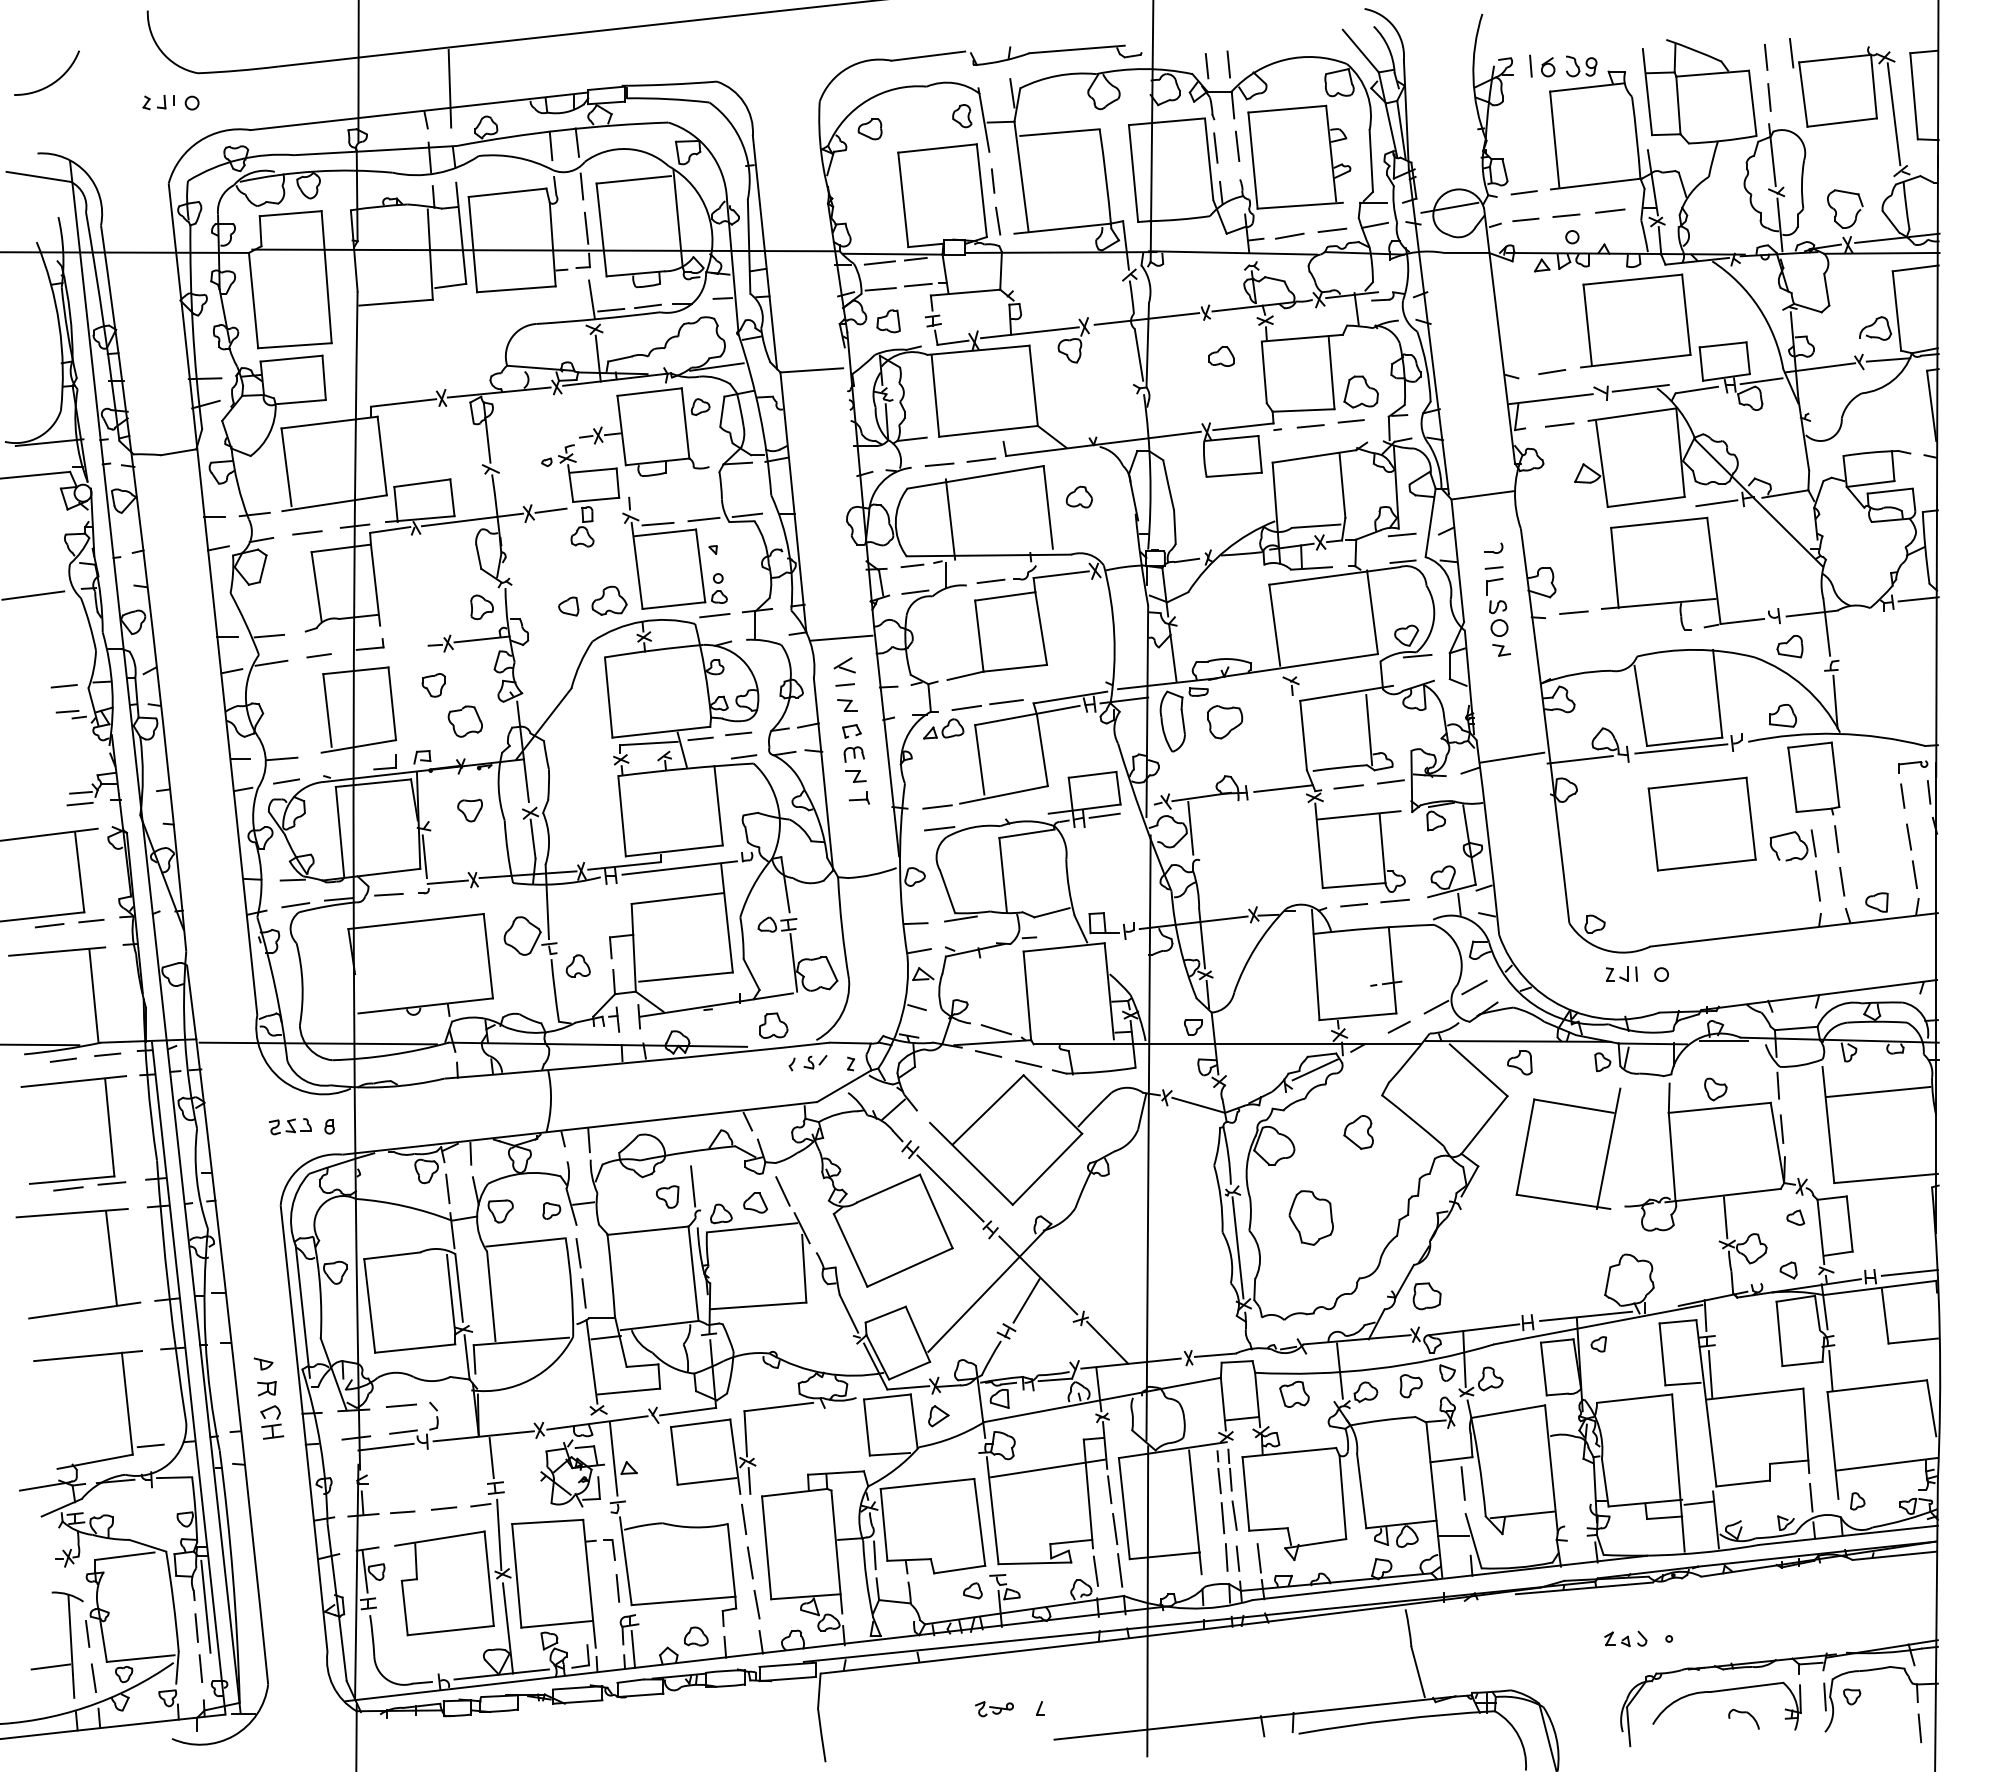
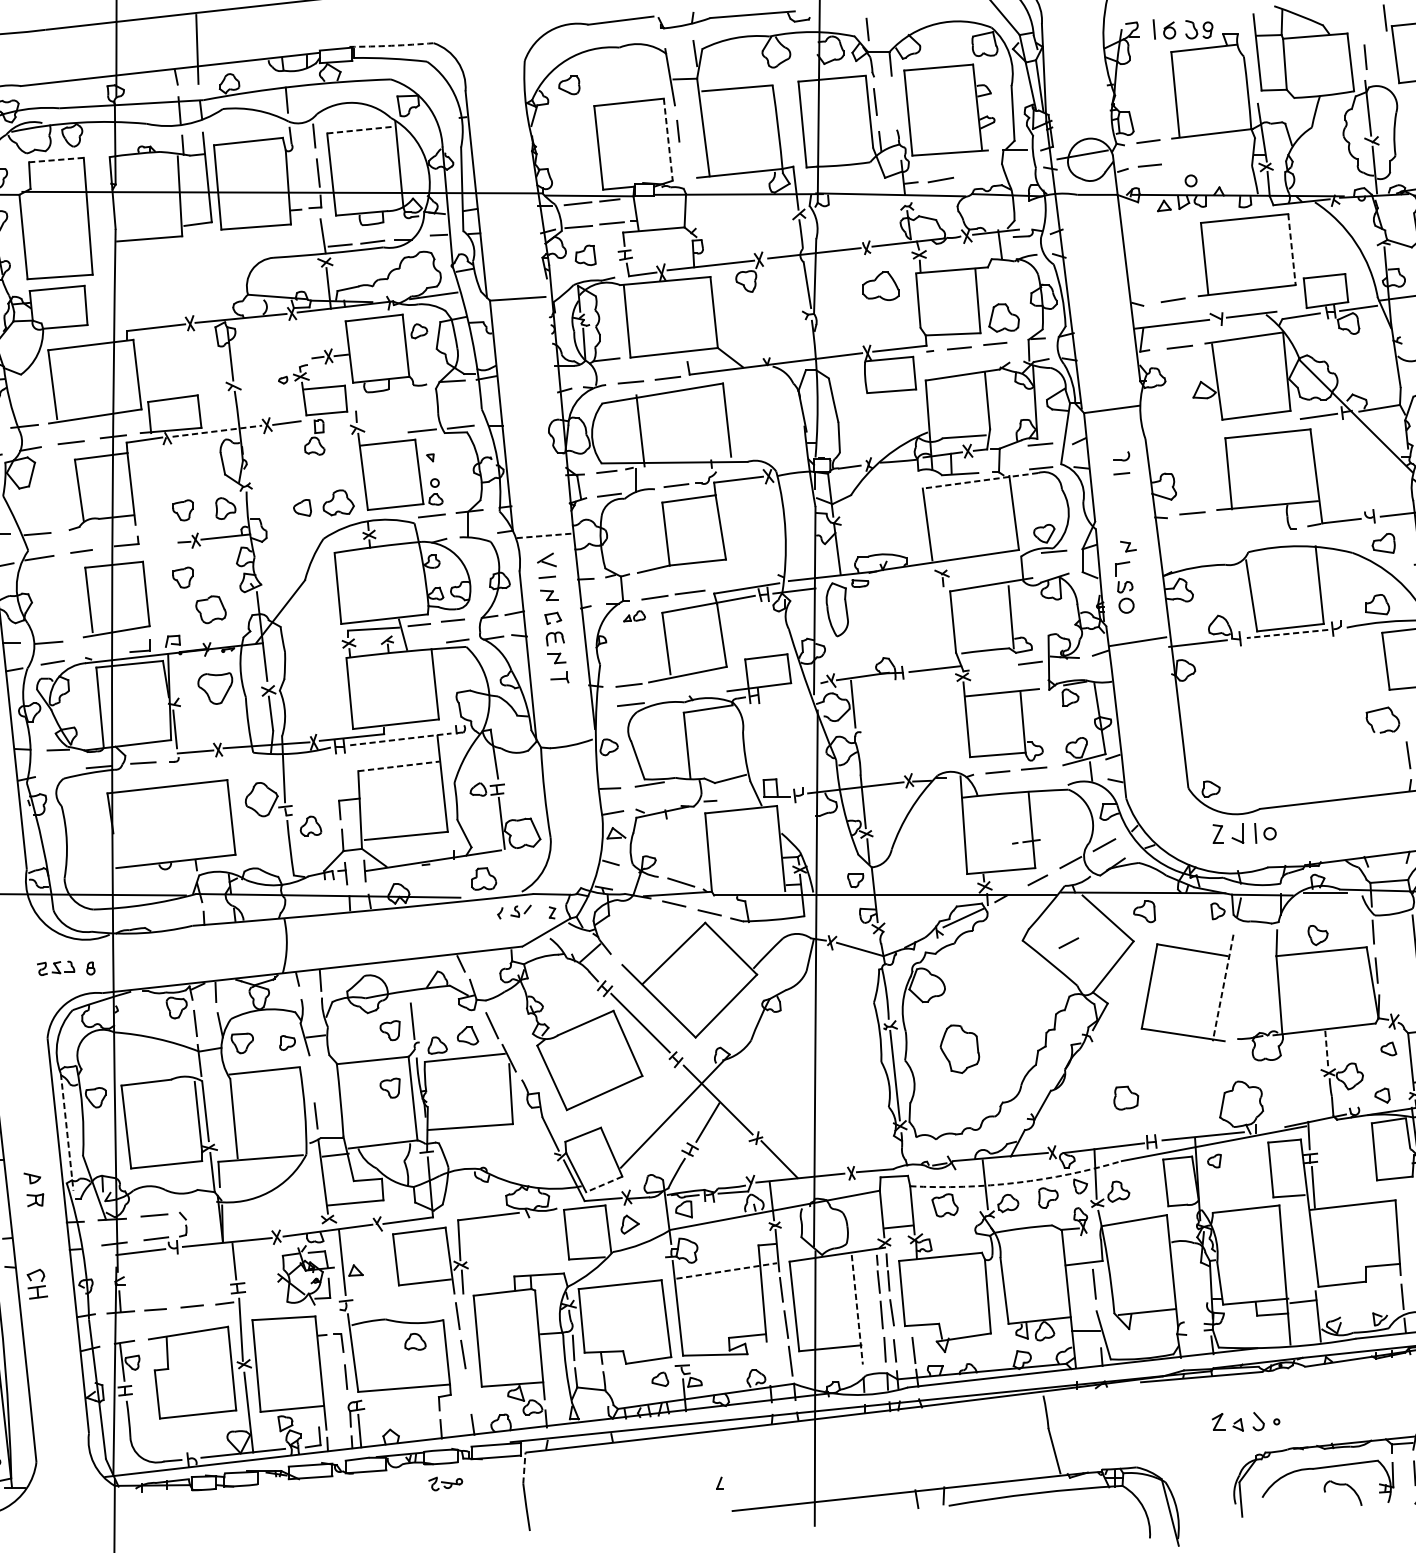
line: (1766, 57) -> (1362, 21), removed
line: (1228, 64) -> (886, 28), removed
arc: (669, 84) -> (391, 45), solid -> dashed
part: (962, 116) -> (651, 74), removed
line: (577, 142) -> (310, 97), removed
line: (1237, 145) -> (894, 99), removed
line: (634, 179) -> (360, 129), solid -> dashed
line: (981, 190) -> (667, 139), solid -> dashed
line: (1610, 210) -> (1224, 157), removed
line: (291, 213) -> (57, 159), solid -> dashed
line: (1566, 215) -> (1185, 161), removed
line: (998, 220) -> (683, 166), removed
line: (1375, 224) -> (1016, 169), removed
line: (1332, 230) -> (978, 174), removed
line: (1686, 315) -> (1292, 250), solid -> dashed
part: (1221, 356) -> (880, 286), size x1.6
part: (1078, 496) -> (753, 410), removed
line: (472, 519) -> (217, 430), solid -> dashed
line: (657, 523) -> (381, 434), removed
line: (1334, 575) -> (980, 480), solid -> dashed
part: (1497, 607) -> (1124, 587), moved
part: (433, 609) -> (182, 510), added
line: (841, 638) -> (544, 536), solid -> dashed
part: (1224, 722) -> (883, 610), removed
part: (943, 728) -> (634, 615), size x0.6
line: (1680, 748) -> (1286, 633), solid -> dashed
line: (1348, 786) -> (992, 667), removed
part: (469, 810) -> (214, 688), size x1.6
line: (1104, 815) -> (776, 692), removed
part: (1701, 823) -> (1305, 699), removed
line: (1813, 843) -> (1404, 717), removed
line: (679, 868) -> (400, 739), solid -> dashed
line: (678, 898) -> (399, 766), solid -> dashed
line: (295, 905) -> (60, 772), removed
part: (1621, 973) -> (1234, 832), size x1.6
line: (1433, 1097) -> (1068, 942), added
part: (1358, 1132) -> (1001, 973), removed
line: (1608, 1149) -> (1223, 988), solid -> dashed
line: (1725, 1217) -> (1326, 1048), solid -> dashed
line: (578, 1253) -> (311, 1080), removed
part: (667, 1261) -> (389, 1087), added
part: (1426, 1296) -> (1125, 1098), moved
line: (302, 1312) -> (66, 1132), solid -> dashed
arc: (1375, 1368) -> (1016, 1182), solid -> dashed
line: (909, 1370) -> (604, 1184), solid -> dashed
part: (272, 1422) -> (37, 1284), moved
line: (1047, 1468) -> (726, 1270), solid -> dashed
line: (1195, 1512) -> (857, 1309), solid -> dashed
line: (1095, 1570) -> (768, 1361), removed
line: (756, 1604) -> (468, 1391), removed
part: (695, 1636) -> (414, 1341), moved
part: (1625, 1638) -> (1238, 1421), size x1.4
line: (819, 1691) -> (524, 1468), solid -> dashed
part: (994, 1709) -> (445, 1484), moved
part: (1743, 1718) -> (1342, 1492), size x1.4

